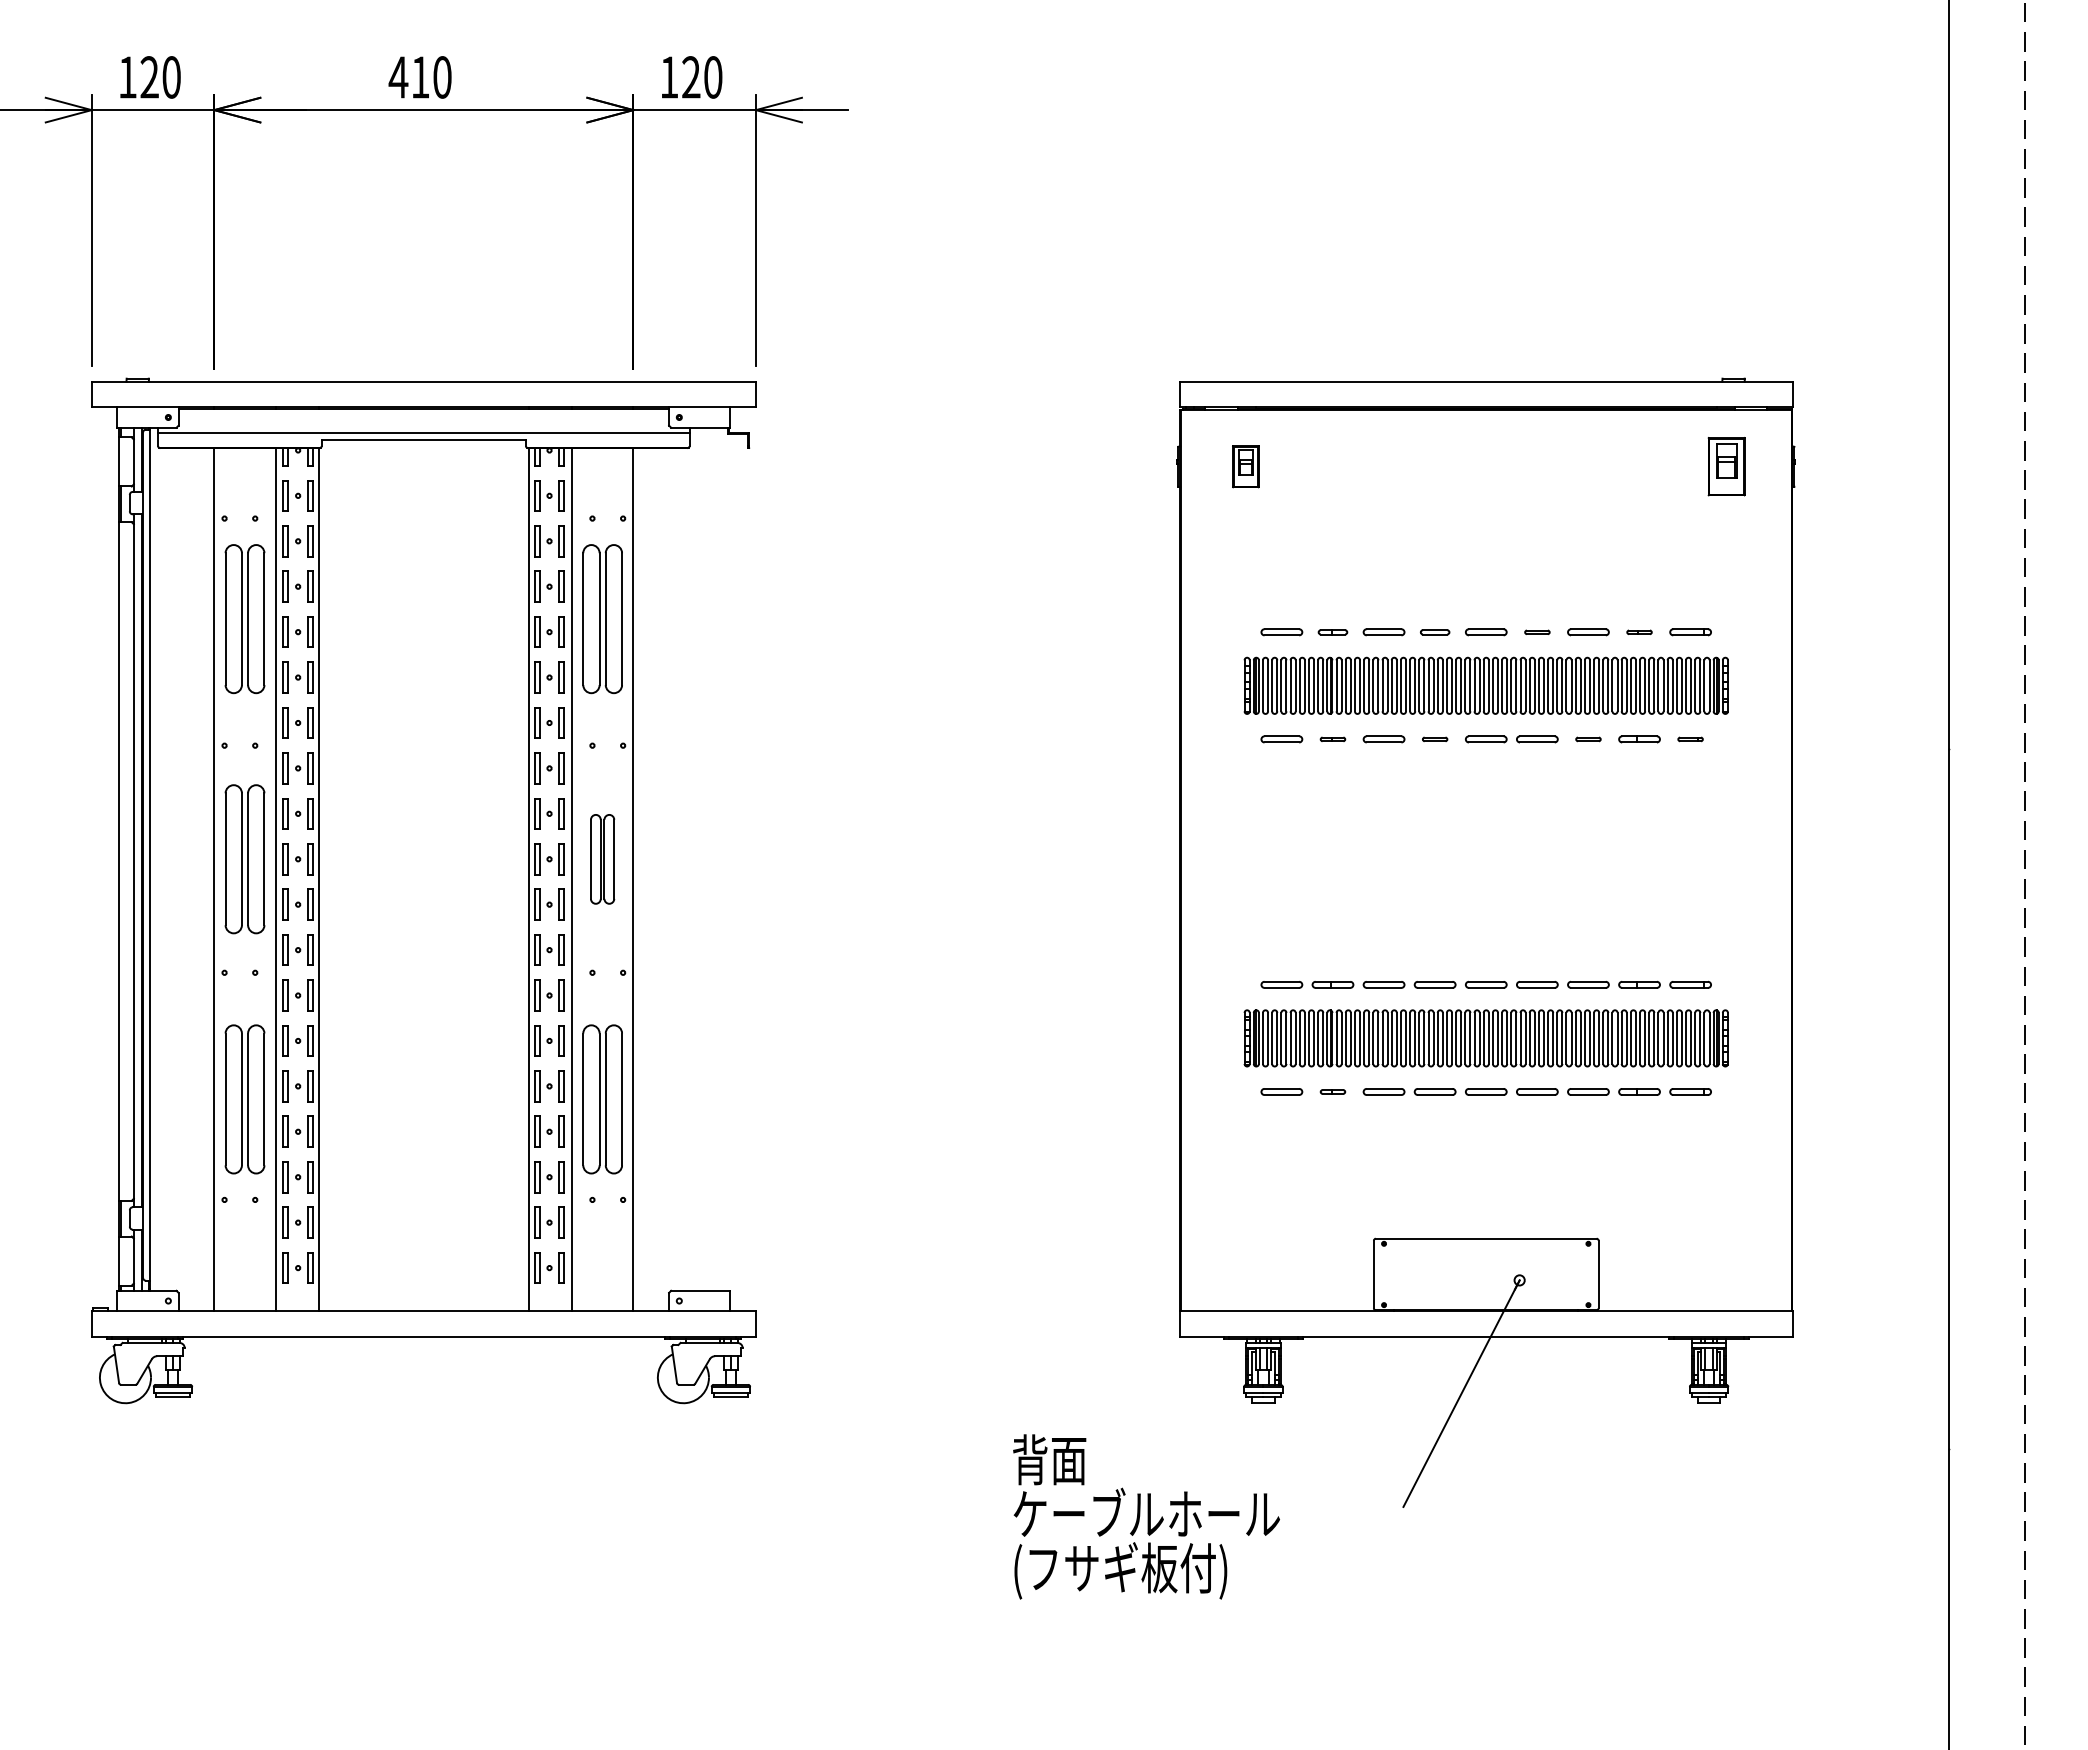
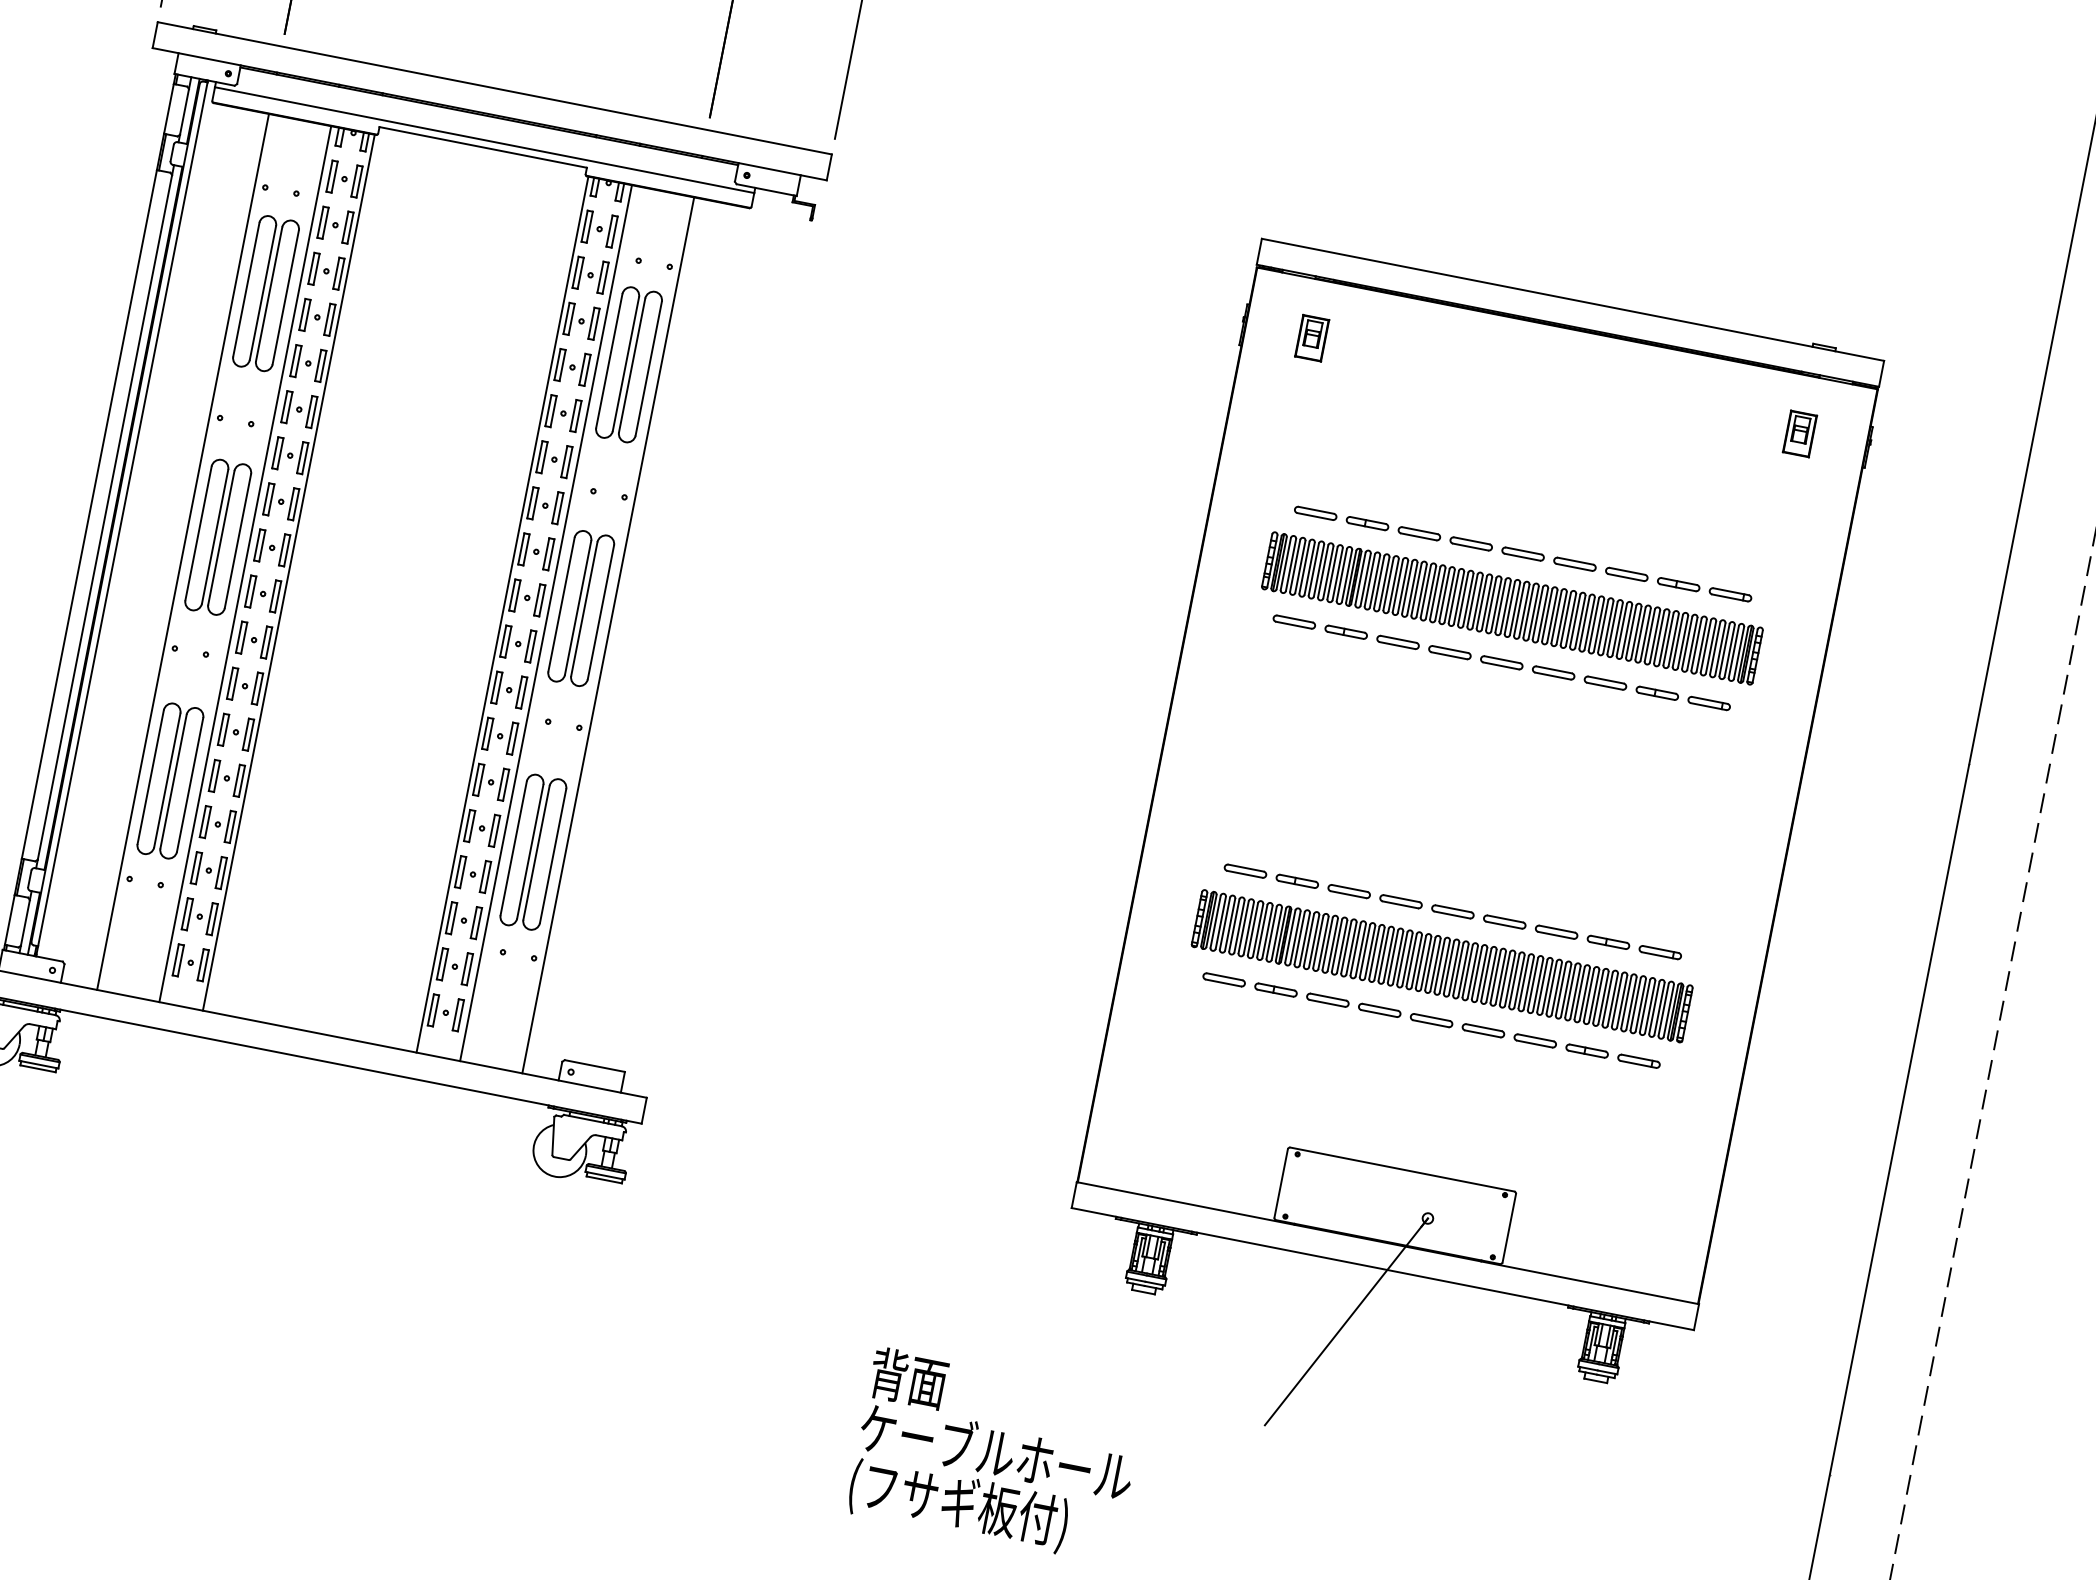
part: (1726, 466) -> (1799, 433), size x0.71
part: (1332, 632) -> (1367, 523), size x1.43
part: (1434, 632) -> (1470, 544), size x1.43
part: (1537, 632) -> (1575, 564), size x1.67
part: (1639, 632) -> (1678, 584), size x1.67
part: (1332, 739) -> (1345, 632), size x1.67
part: (1434, 739) -> (1449, 652), size x1.67
part: (1588, 739) -> (1605, 683), size x1.67
part: (1690, 739) -> (1709, 703), size x1.67
part: (602, 859) -> (580, 608), size x1.67
part: (1332, 1091) -> (1275, 989), size x1.67
text: (1146, 1516) -> (995, 1455), moved

